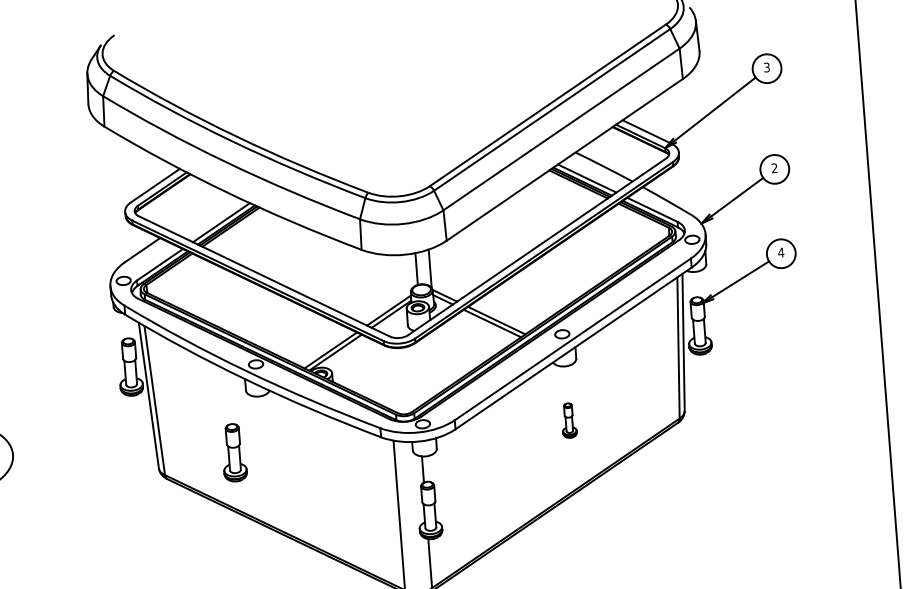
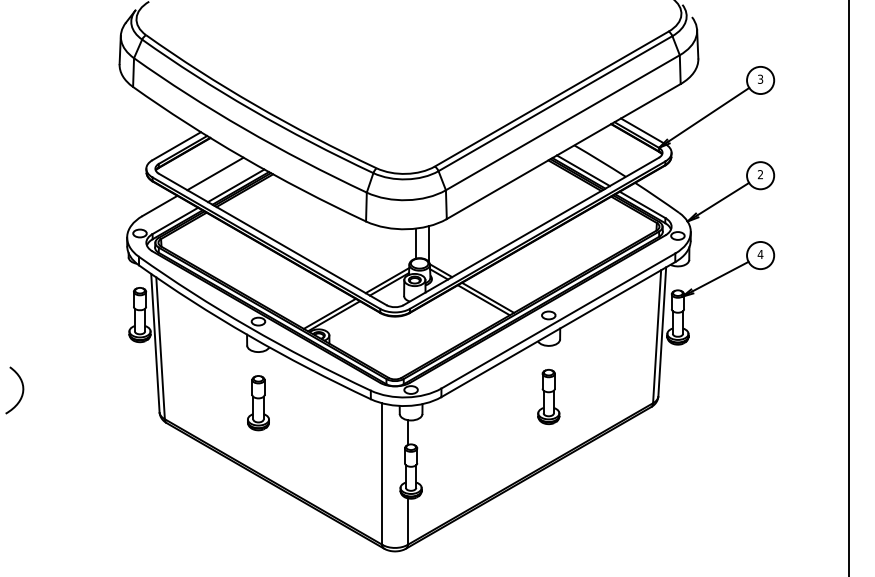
line: (198, 211) -> (215, 173), added
part: (568, 421) -> (548, 397), size x1.67
part: (234, 453) -> (258, 403), moved

